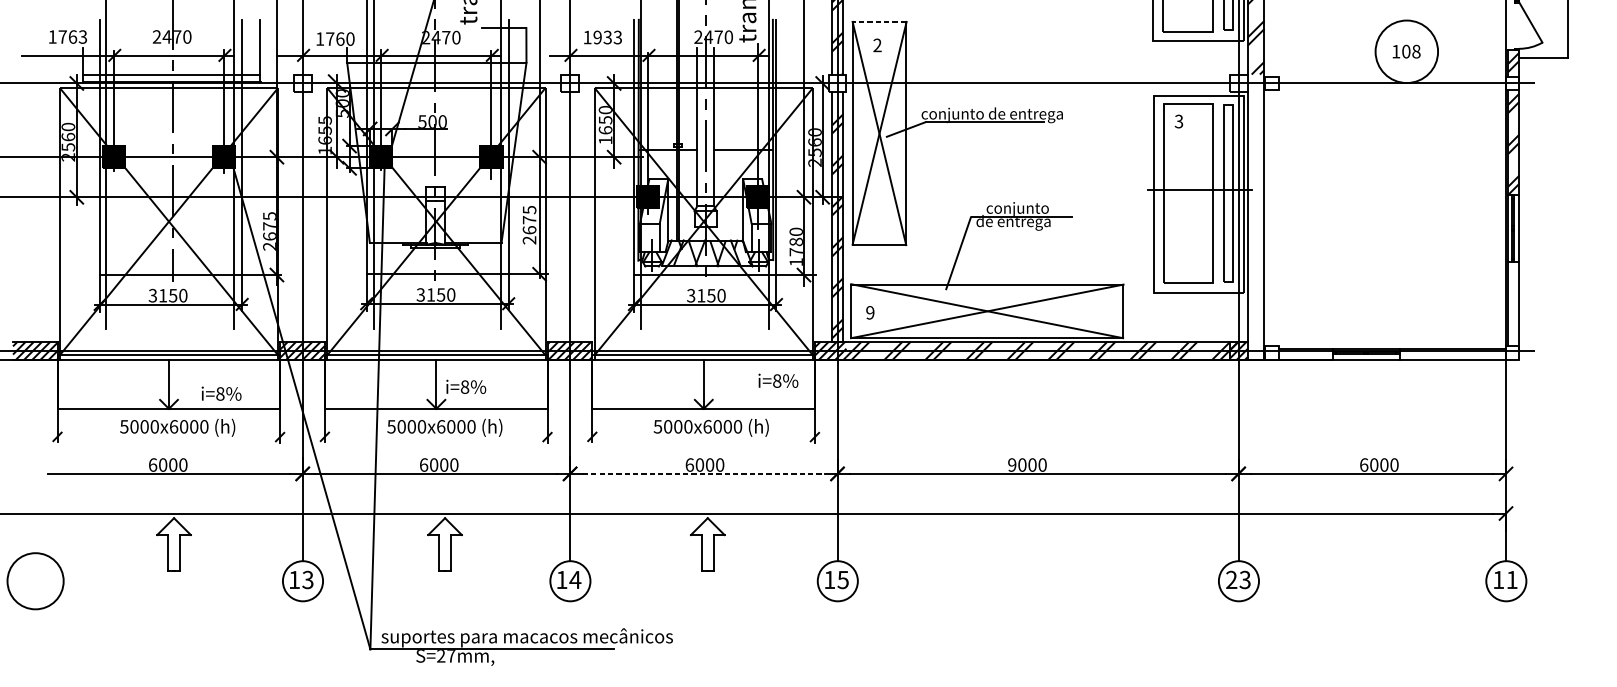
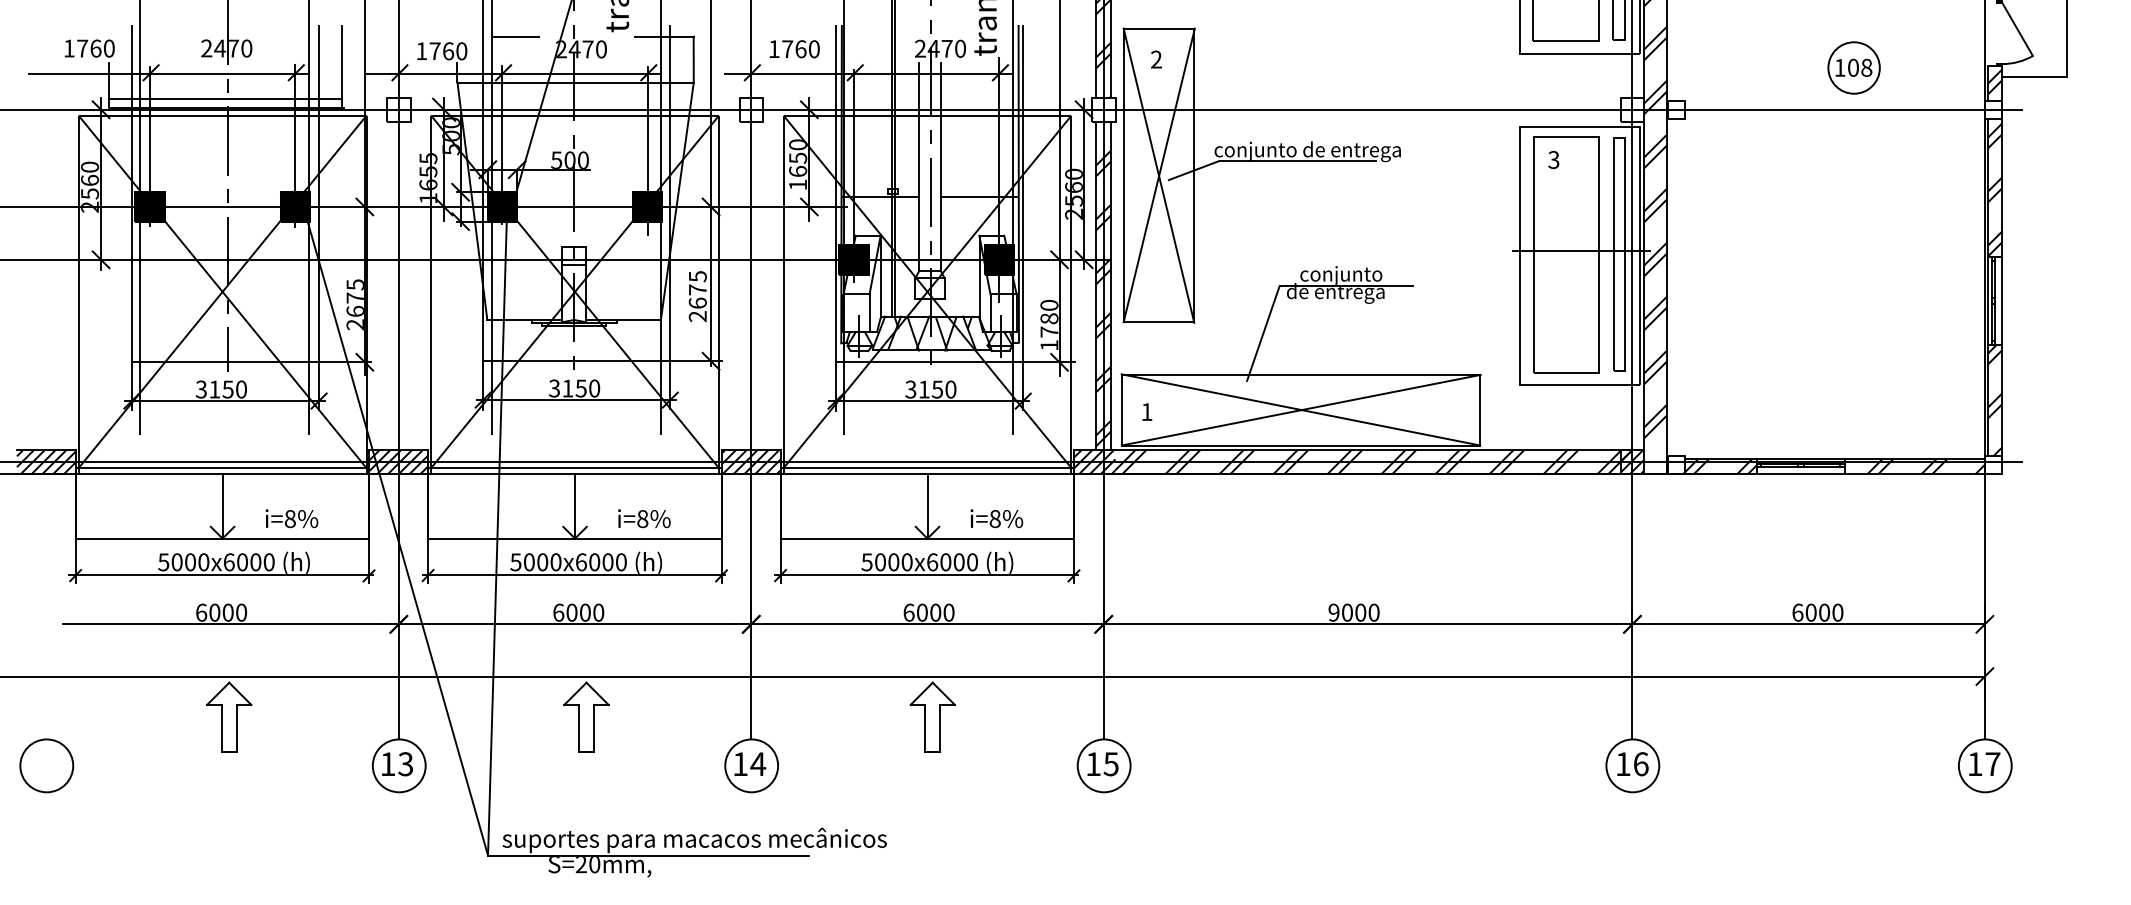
line: (879, 21) -> (1158, 28), dashed -> solid
line: (391, 27) -> (515, 36), added
text: (82, 36) -> (108, 48), 1763 -> 1760
text: (607, 37) -> (800, 49), 1933 -> 1760
circle: (1406, 51) -> (1853, 67), size x0.62
hatch: (1253, 80) -> (1652, 106), added
hatch: (1256, 217) -> (1655, 286), added
hatch: (1513, 304) -> (1994, 400), added
text: (869, 313) -> (1146, 412), 9 -> 1
hatch: (1304, 354) -> (1719, 466), added
hatch: (1460, 354) -> (1925, 466), added
text: (778, 380) -> (996, 518), moved
text: (466, 386) -> (644, 518), moved
line: (167, 436) -> (220, 575), added
line: (435, 436) -> (573, 575), added
line: (703, 436) -> (926, 575), added
line: (704, 473) -> (928, 624), dashed -> solid
text: (1511, 579) -> (1992, 763), 11 -> 17
circle: (35, 580) -> (46, 765), size x0.71
text: (1238, 580) -> (1632, 764), 23 -> 16
text: (451, 656) -> (594, 865), S=27mm, -> S=20mm,

